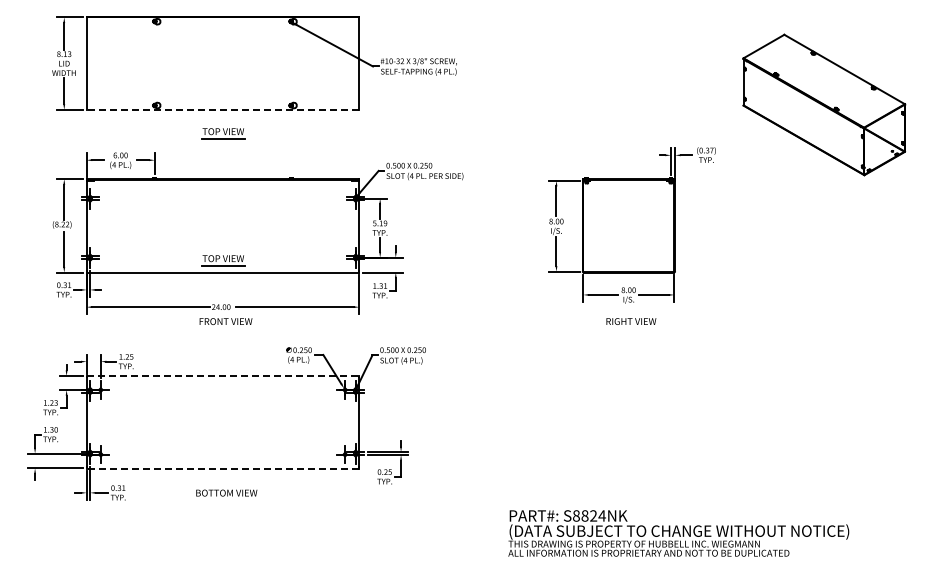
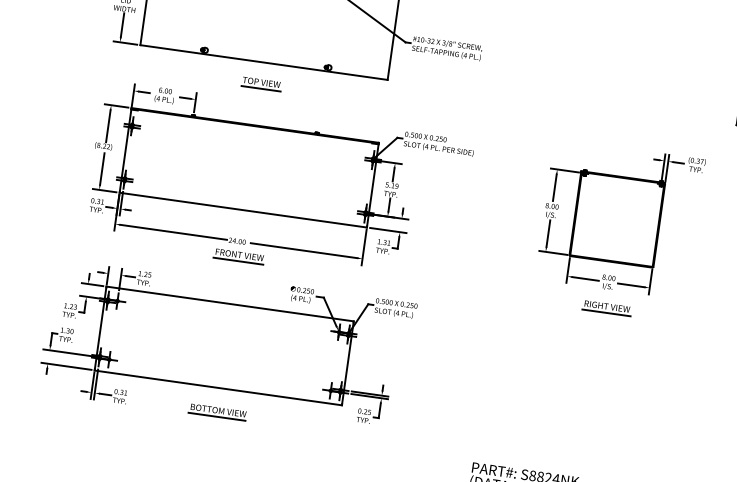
line: (222, 109) -> (263, 62), dashed -> solid
part: (223, 260) -> (245, 199), removed
line: (225, 328) -> (238, 261), added
line: (630, 328) -> (605, 312), added
line: (223, 376) -> (230, 304), dashed -> solid
line: (222, 468) -> (217, 387), dashed -> solid
line: (225, 500) -> (216, 417), added

